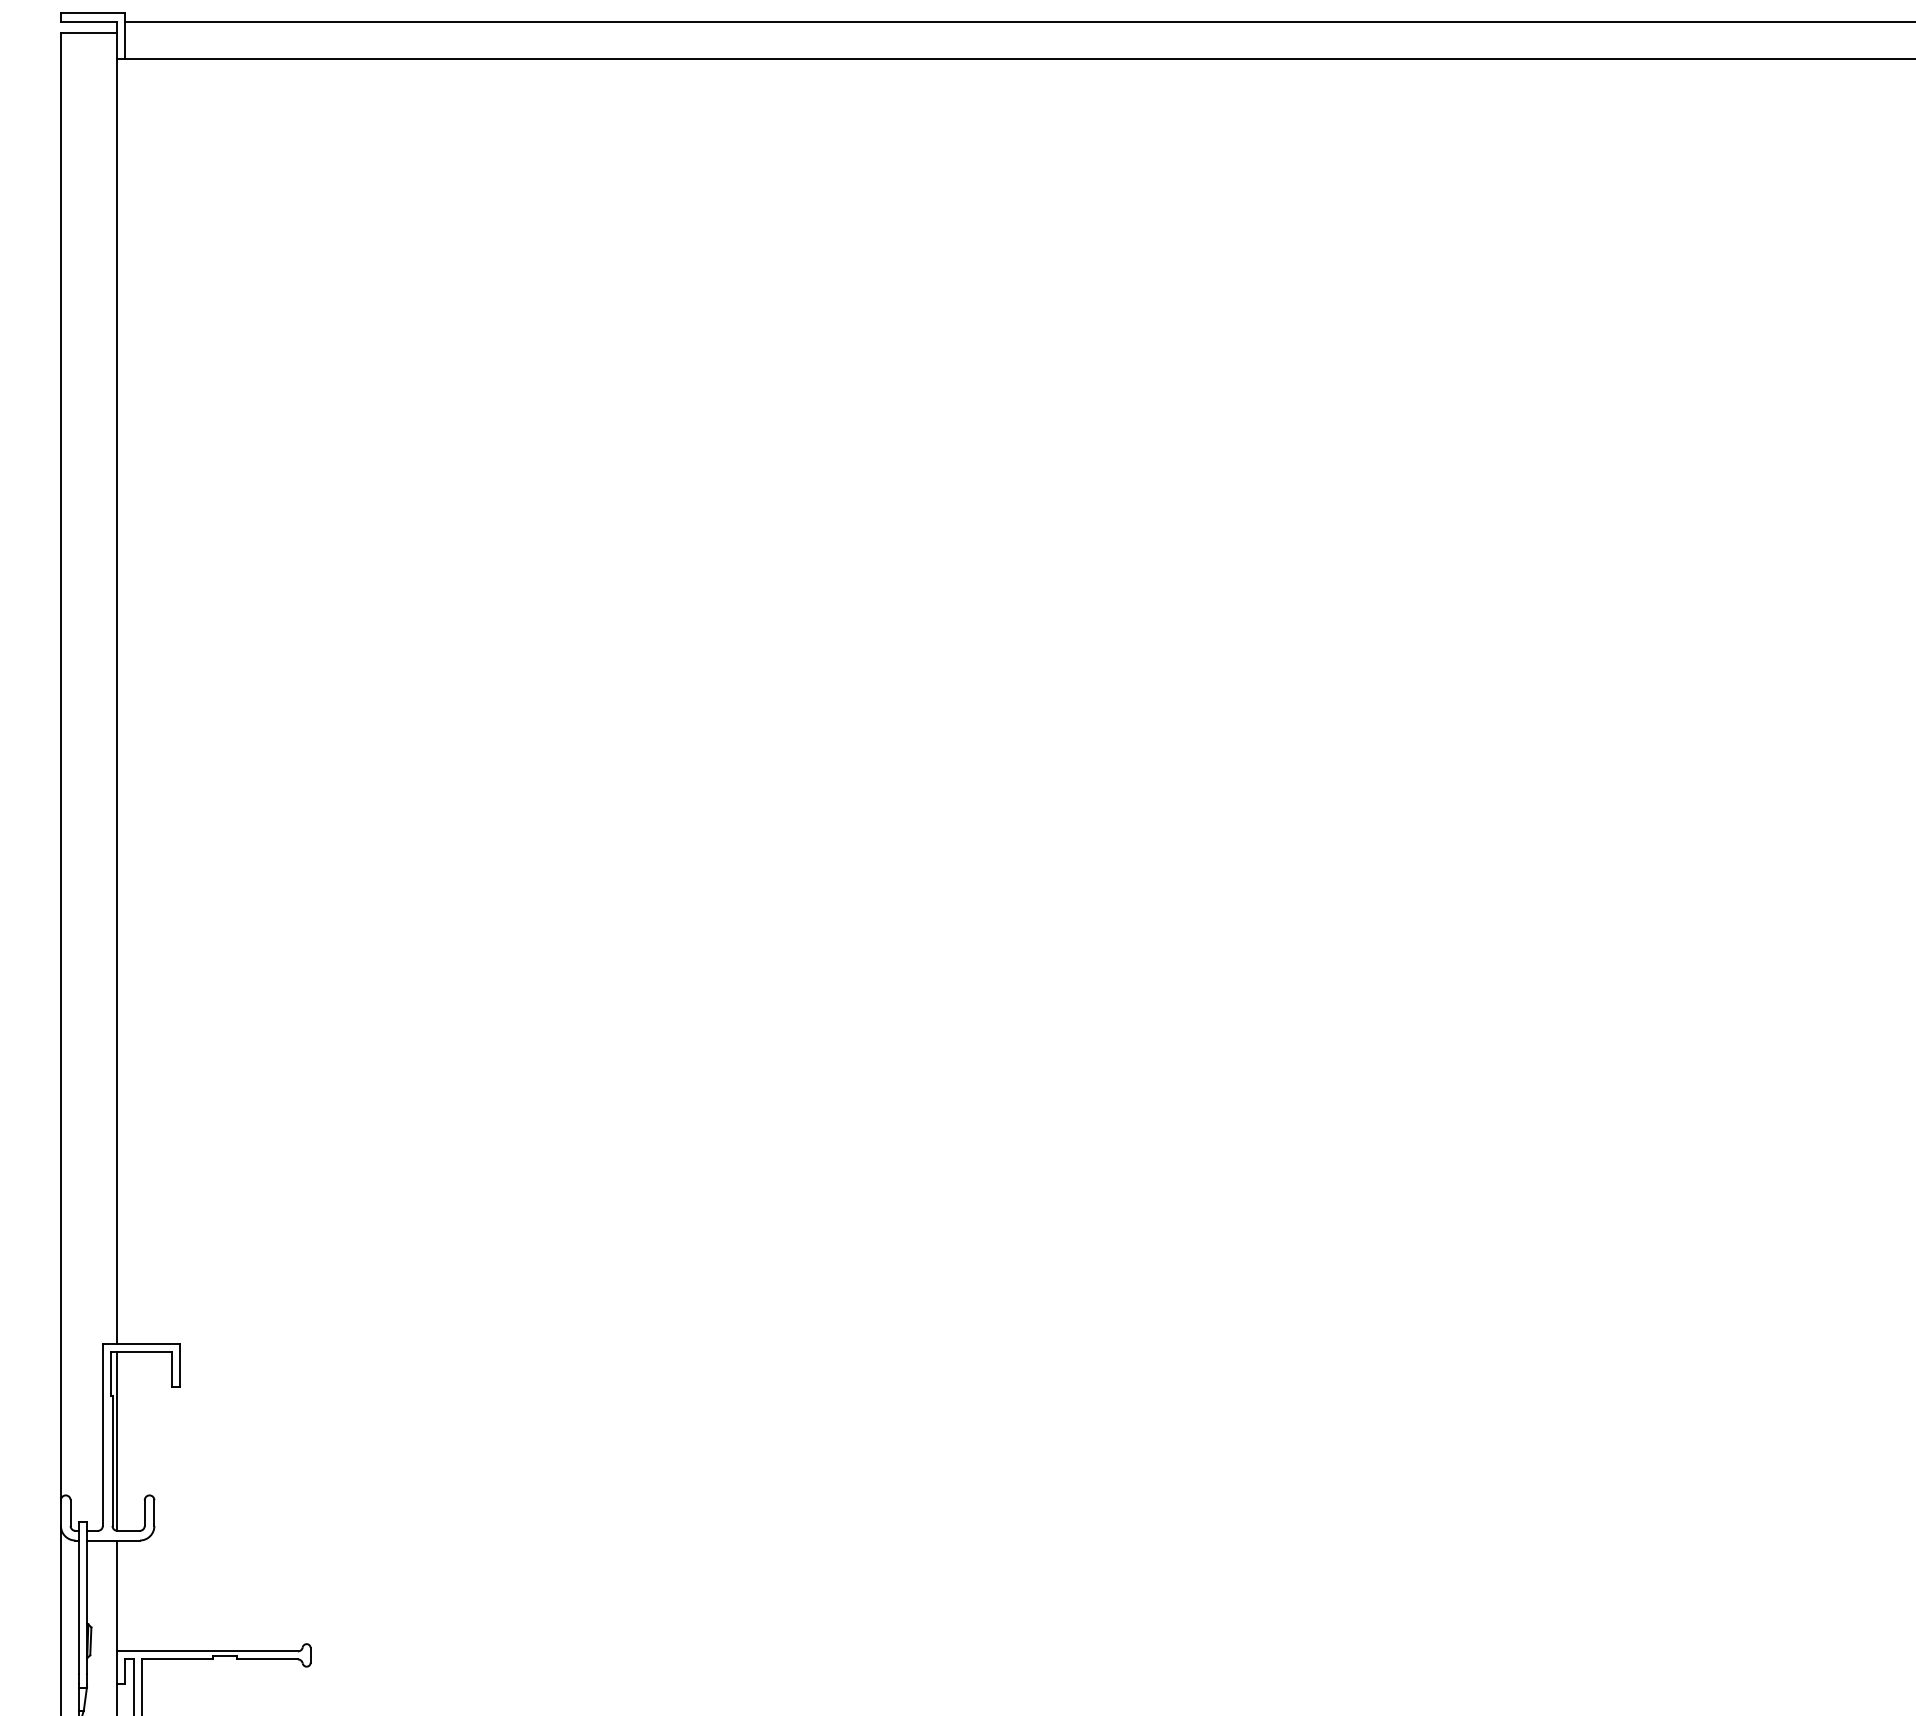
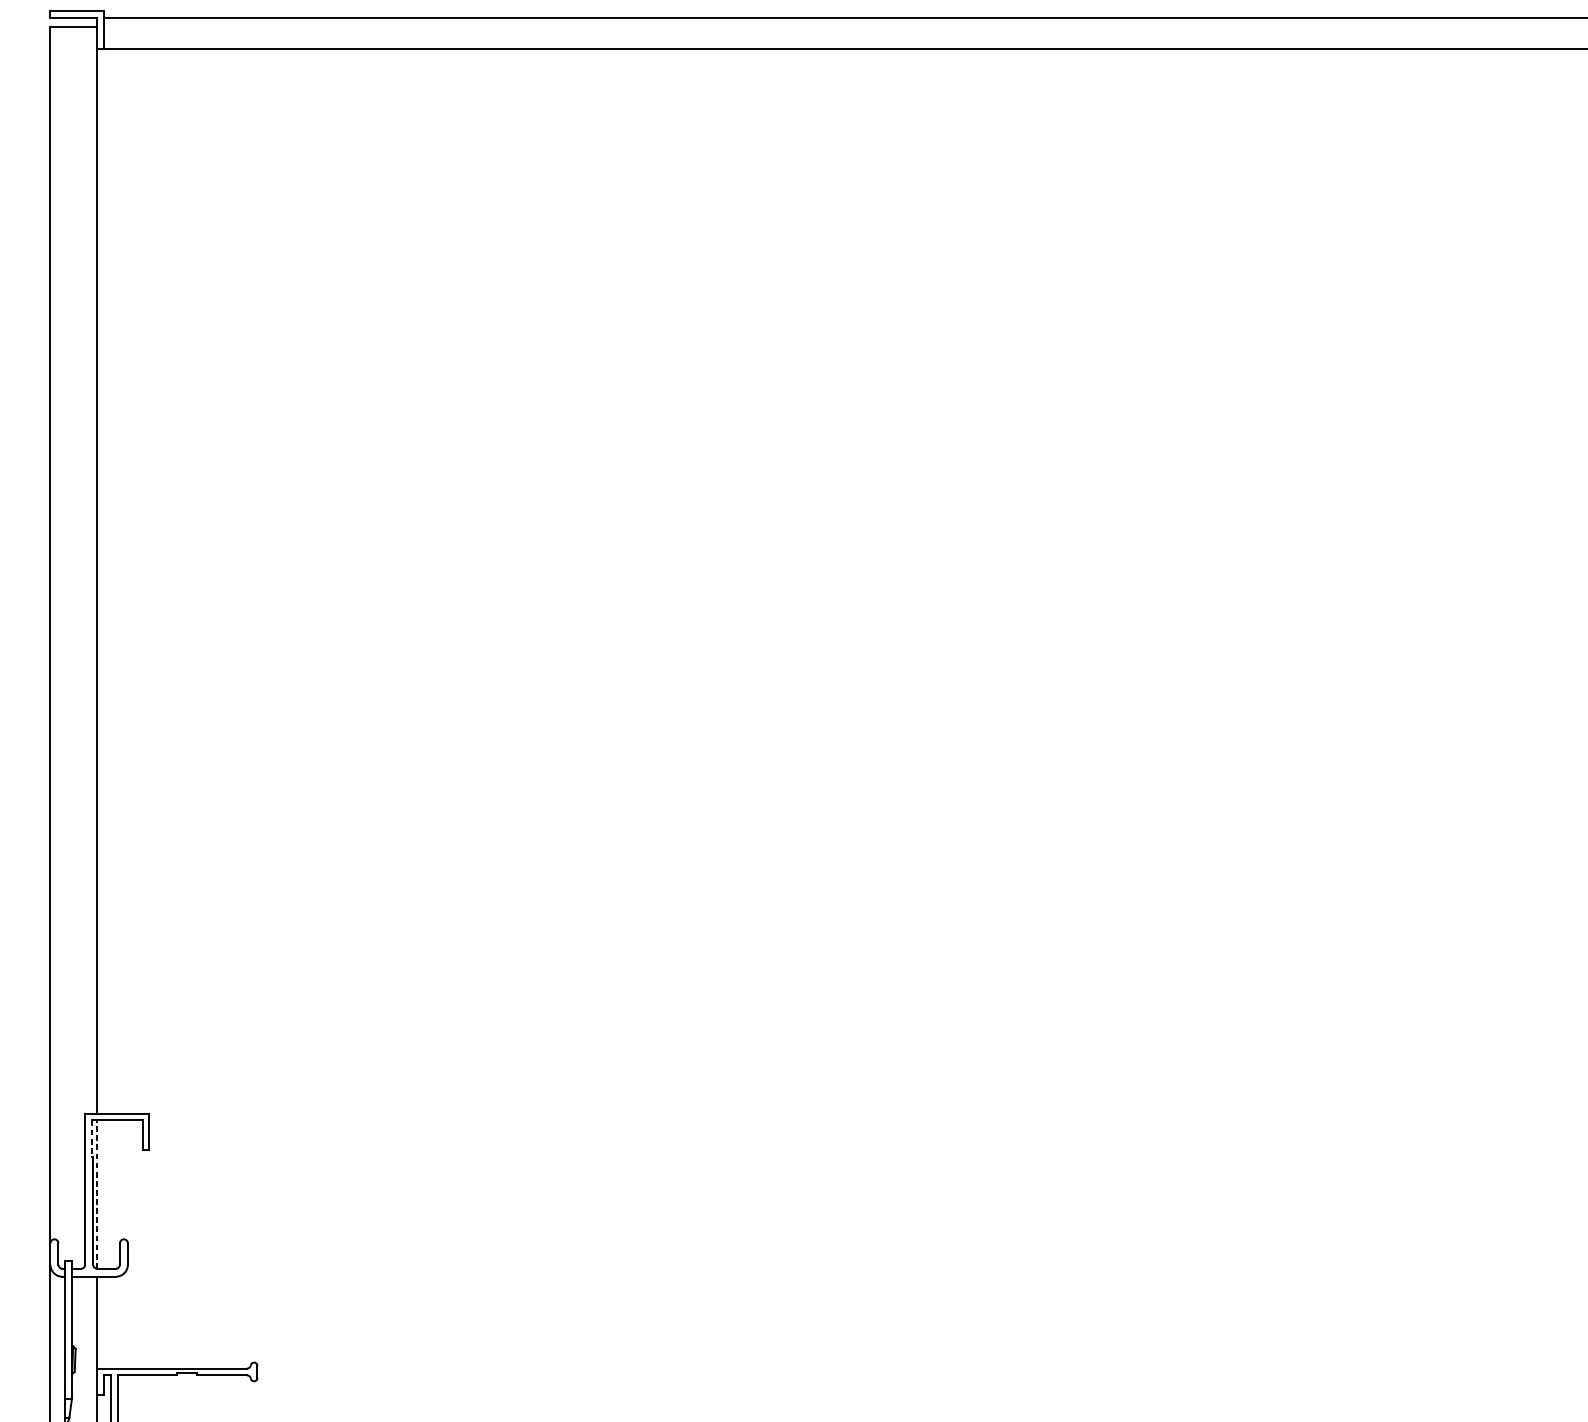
line: (110, 1373) -> (91, 1138), solid -> dashed
line: (117, 1440) -> (97, 1193), solid -> dashed

